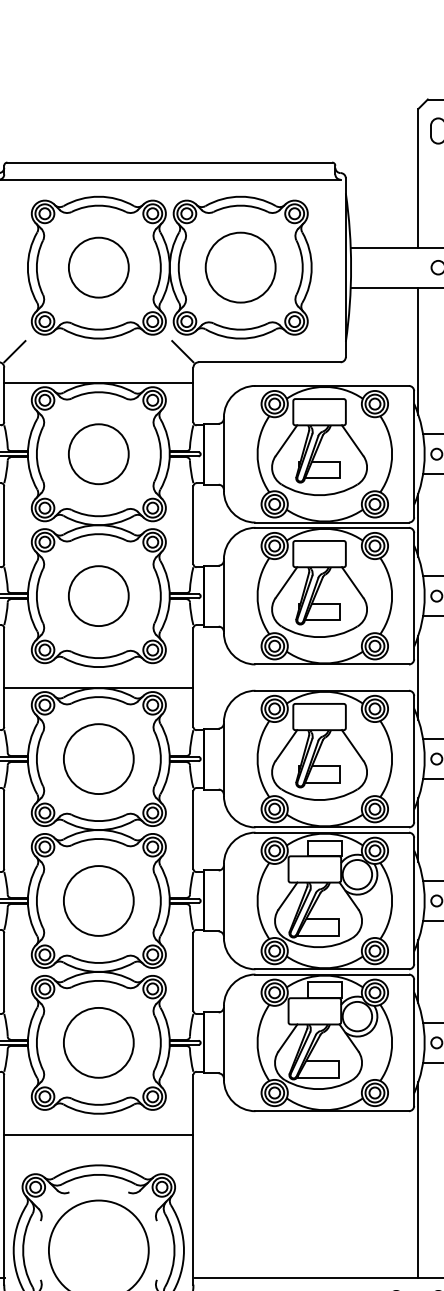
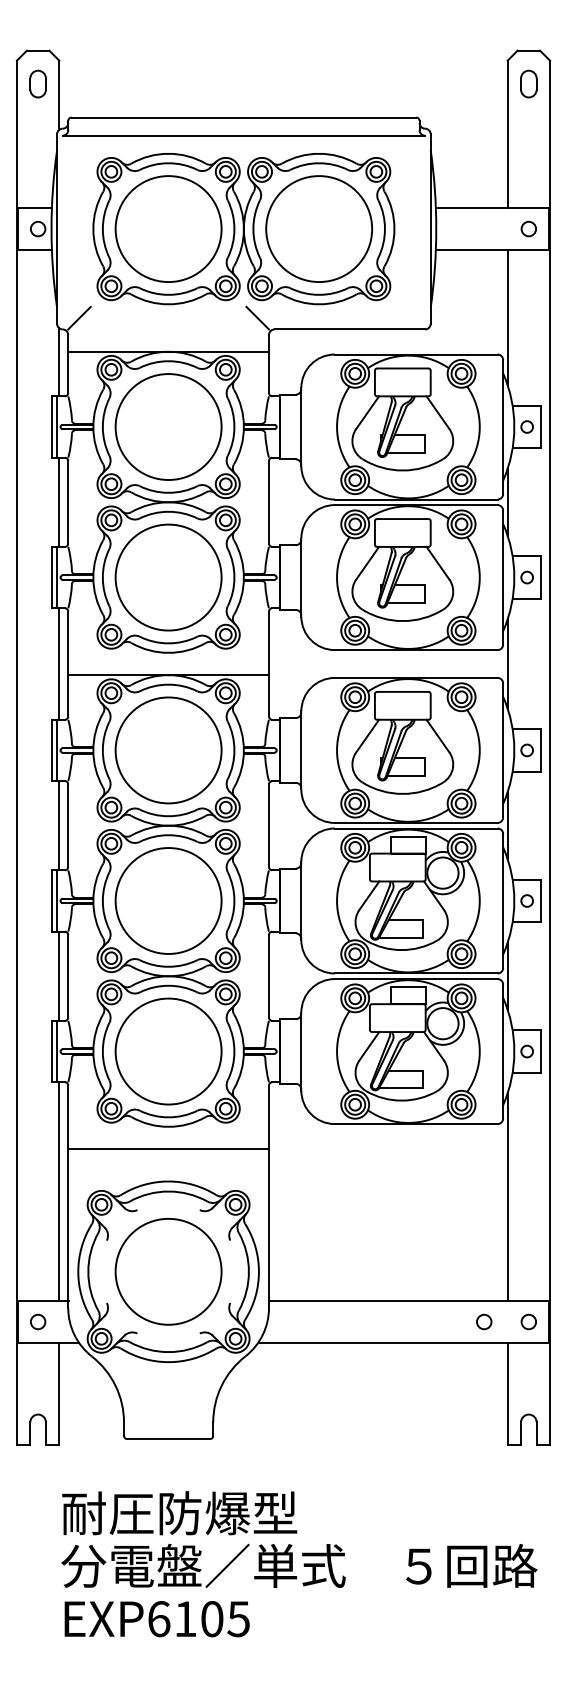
circle: (240, 267) -> (318, 228), size x1.43
circle: (98, 268) -> (168, 229), size x1.67
circle: (98, 453) -> (168, 426), size x1.67
circle: (98, 596) -> (168, 577), size x1.67
circle: (98, 759) -> (168, 750), size x1.43
circle: (98, 900) -> (168, 900), size x1.43
circle: (98, 1042) -> (168, 1051), size x1.43

